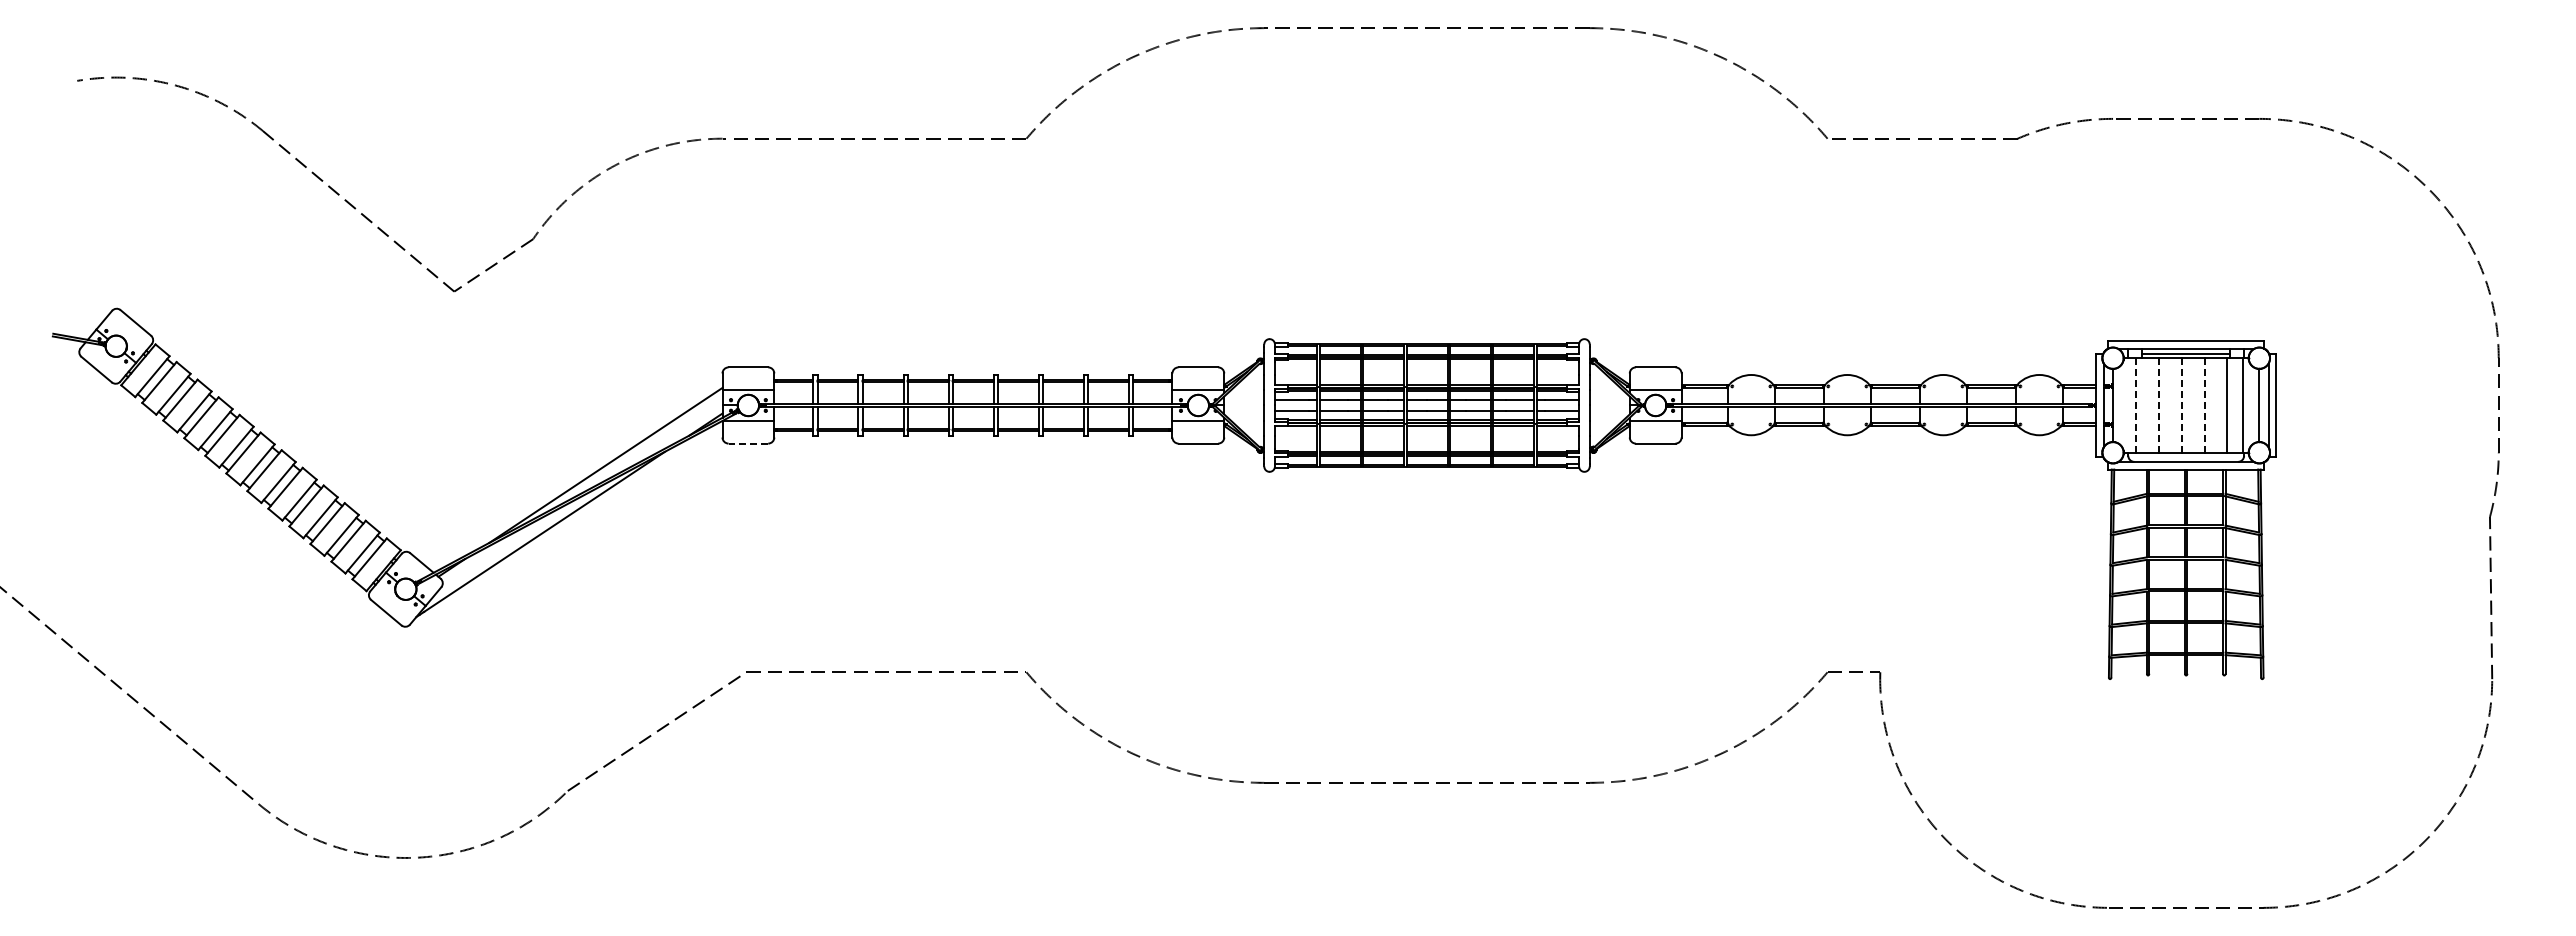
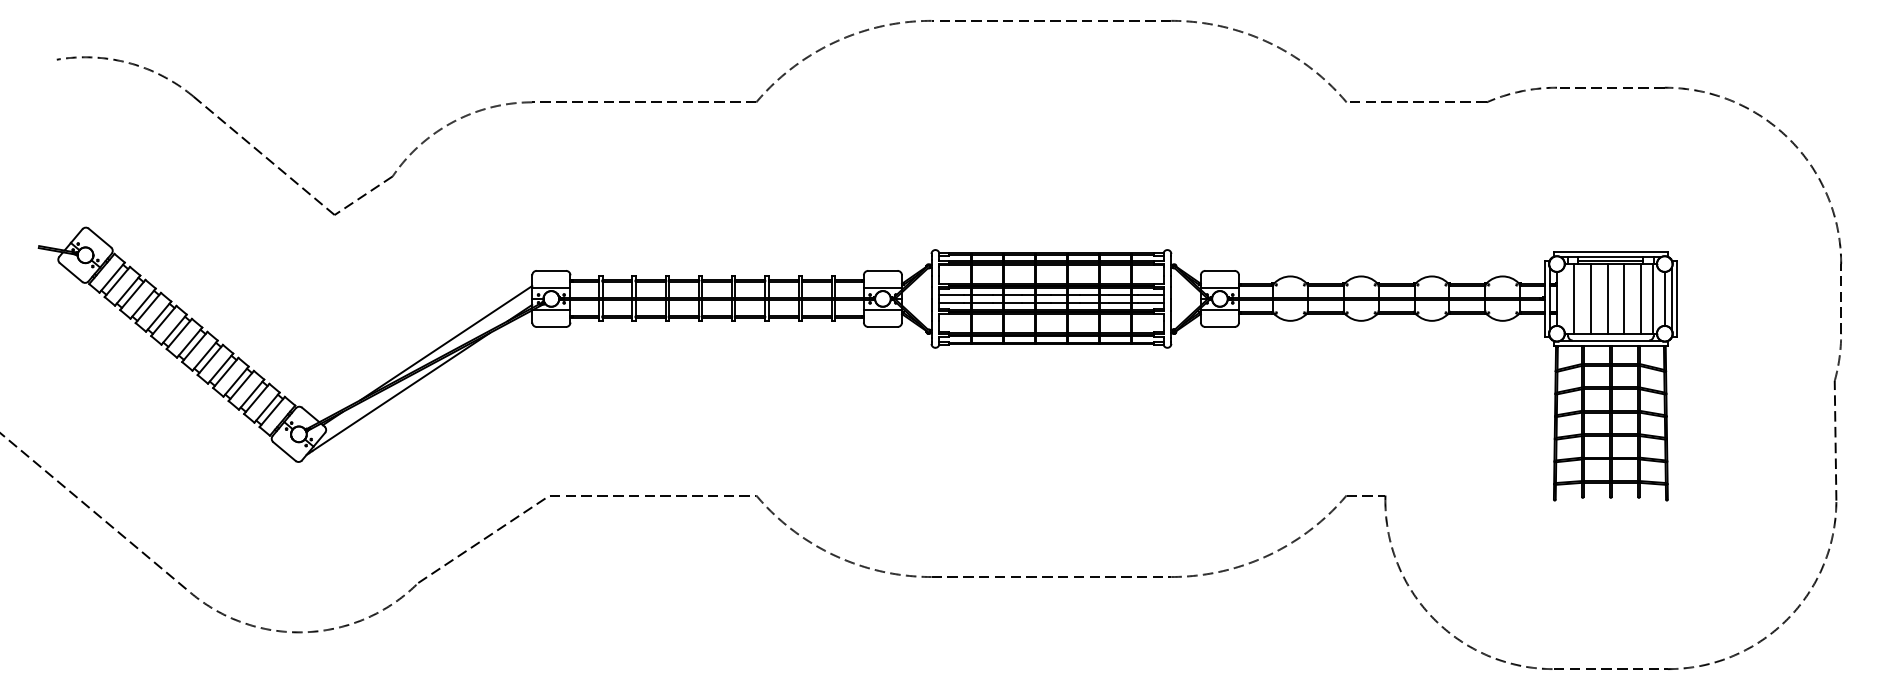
line: (2181, 404) -> (1607, 298), dashed -> solid
line: (2135, 405) -> (1573, 298), dashed -> solid
line: (2158, 405) -> (1590, 298), dashed -> solid
line: (2204, 405) -> (1624, 298), dashed -> solid
line: (748, 443) -> (551, 326), dashed -> solid

